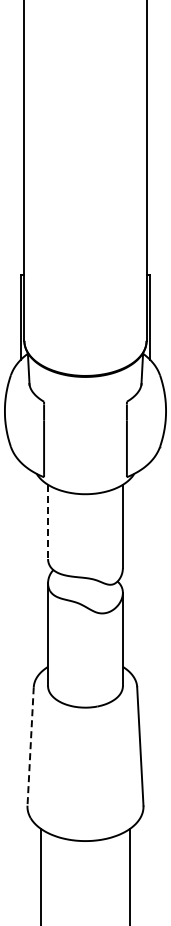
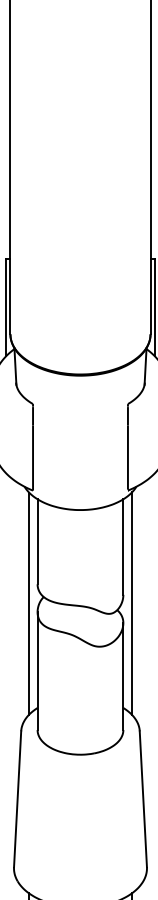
line: (48, 522) -> (38, 542), dashed -> solid
line: (40, 575) -> (28, 603), added
line: (130, 575) -> (132, 603), added
line: (30, 746) -> (17, 799), dashed -> solid

